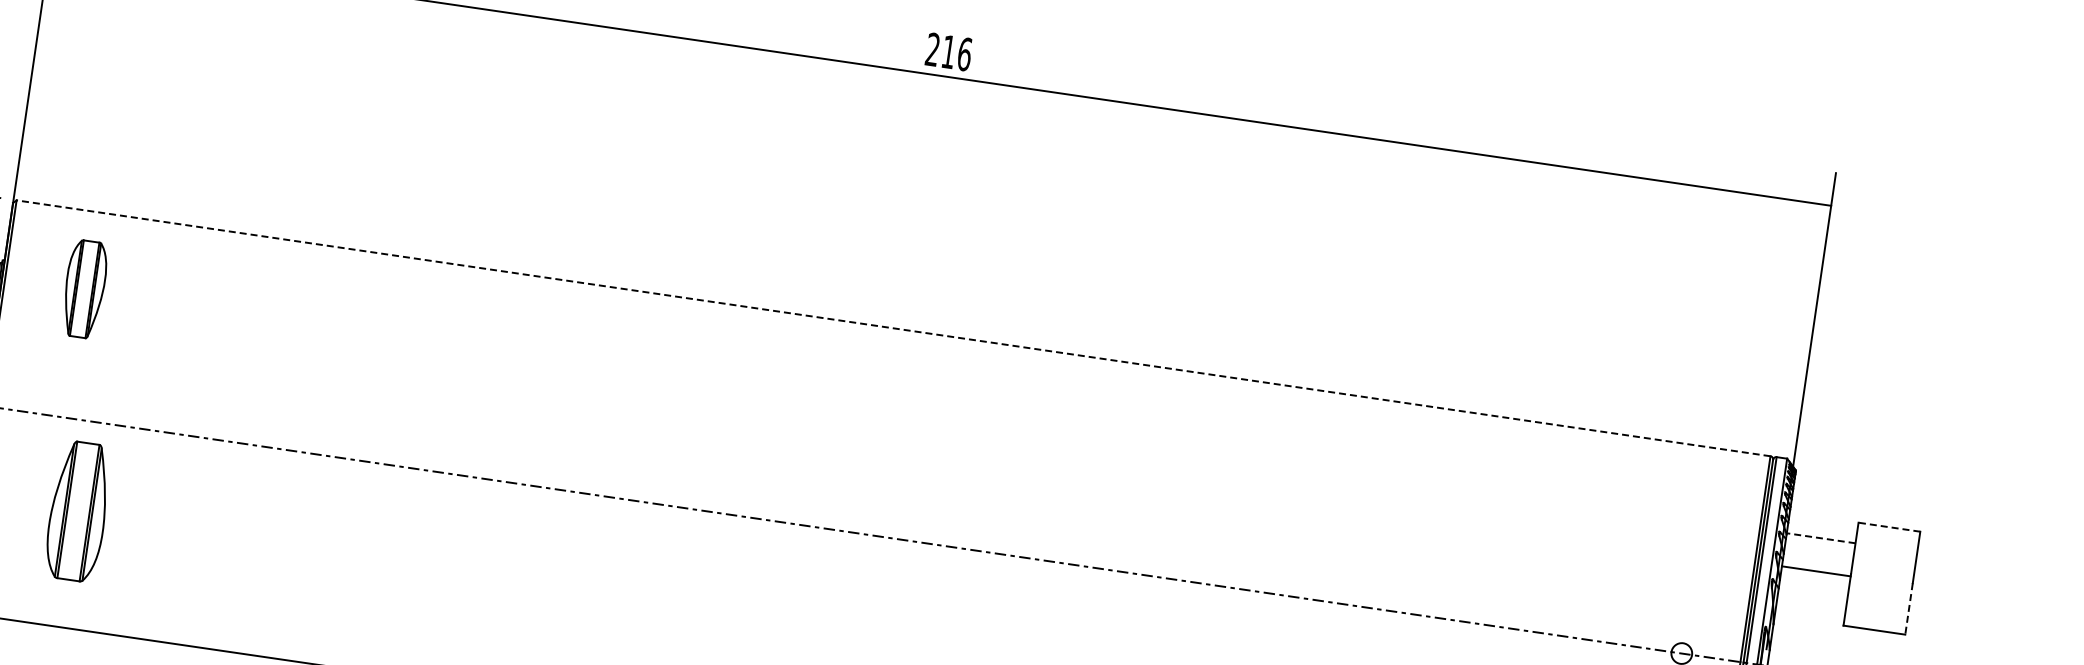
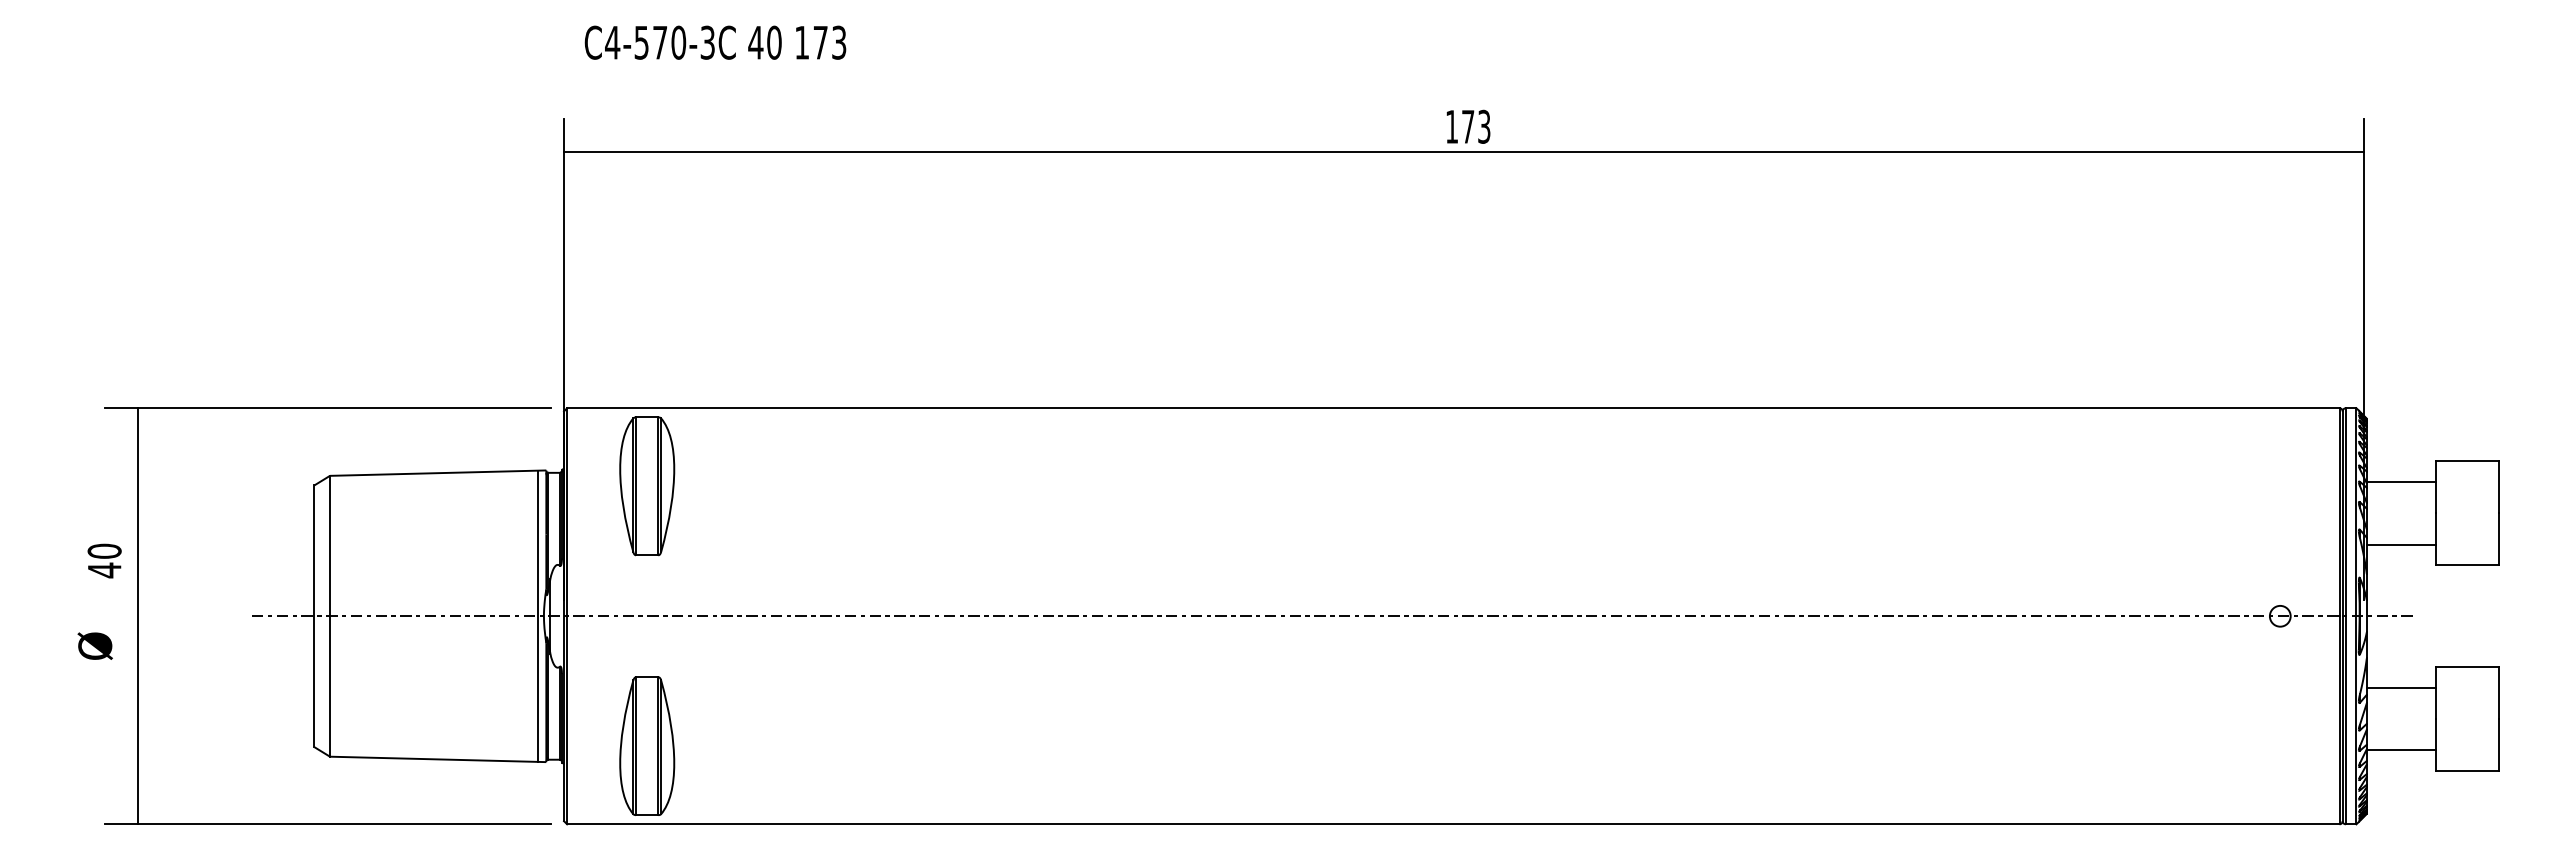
text: (949, 51) -> (1468, 126), 216 -> 173
part: (84, 289) -> (647, 486), size x1.43
line: (892, 328) -> (1452, 408), dashed -> solid
part: (78, 510) -> (647, 745), moved
line: (1889, 527) -> (2467, 461), dashed -> solid
line: (1821, 538) -> (2401, 482), dashed -> solid
line: (1816, 571) -> (2401, 544), moved
line: (1908, 609) -> (2498, 539), dashed -> solid

